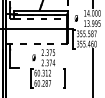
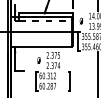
line: (37, 43) -> (42, 46), dashed -> solid

